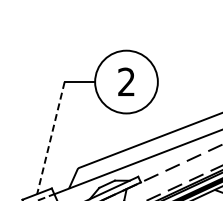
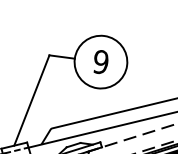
text: (126, 81) -> (101, 61), 2 -> 9
line: (50, 138) -> (31, 100), dashed -> solid

